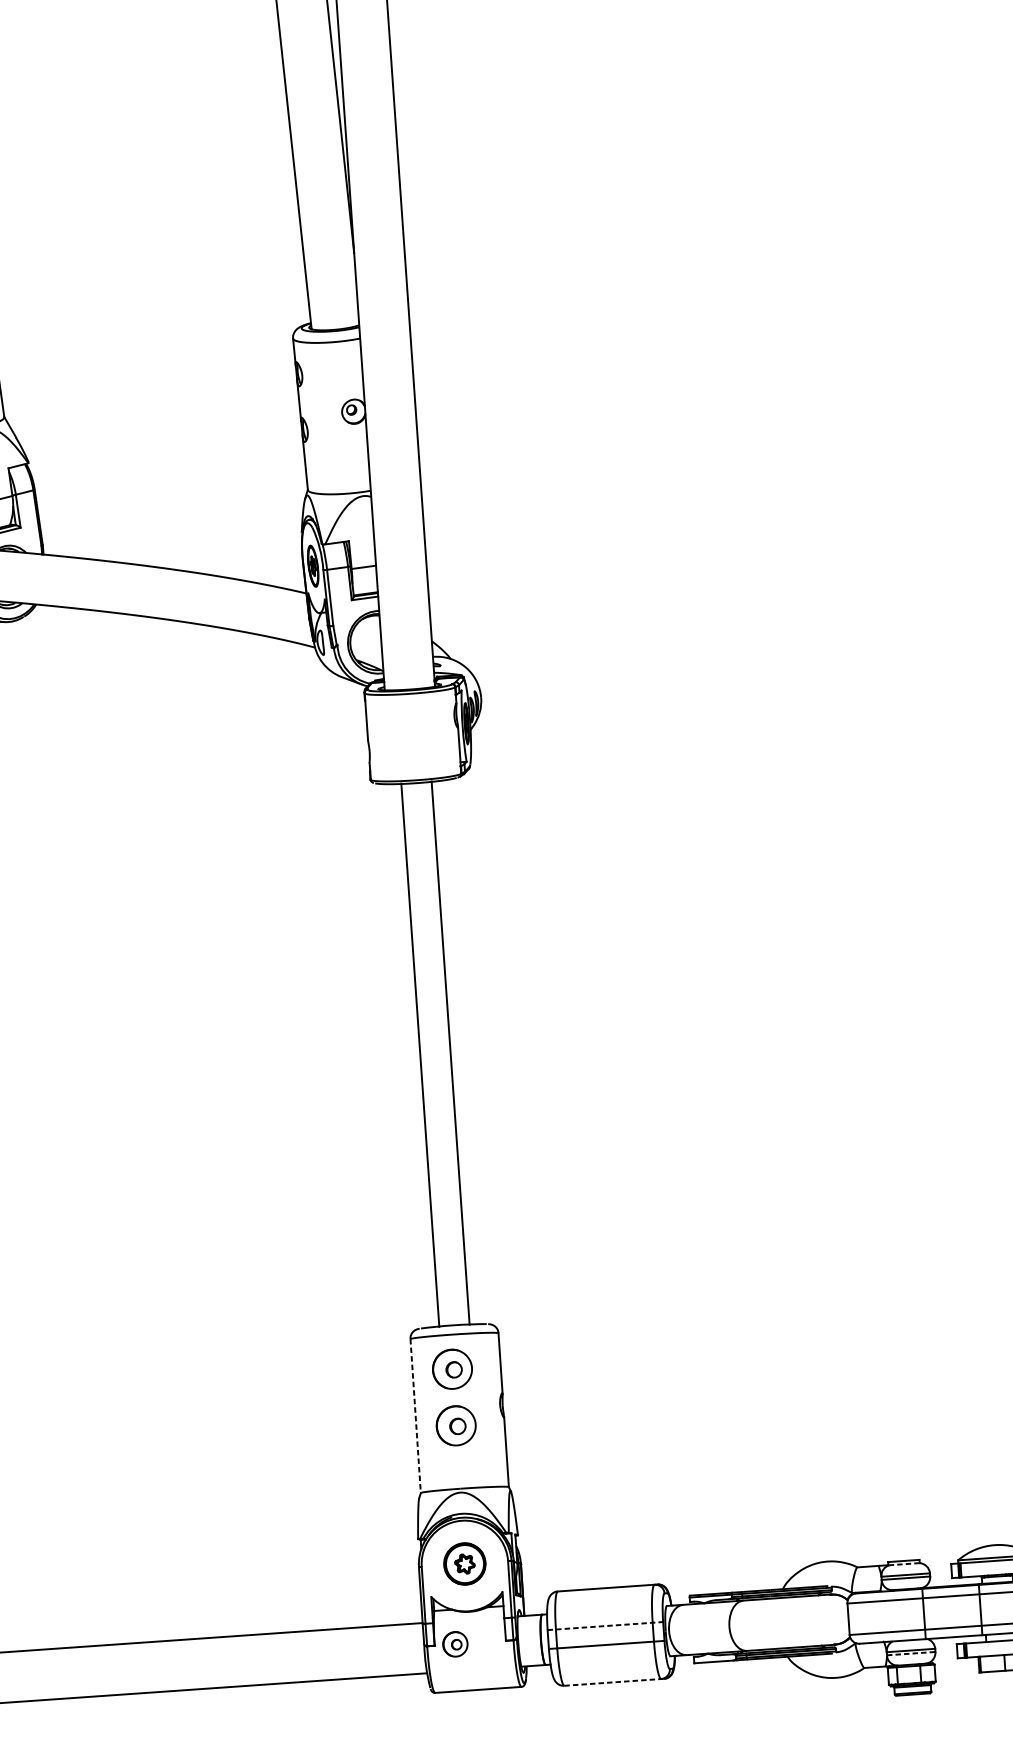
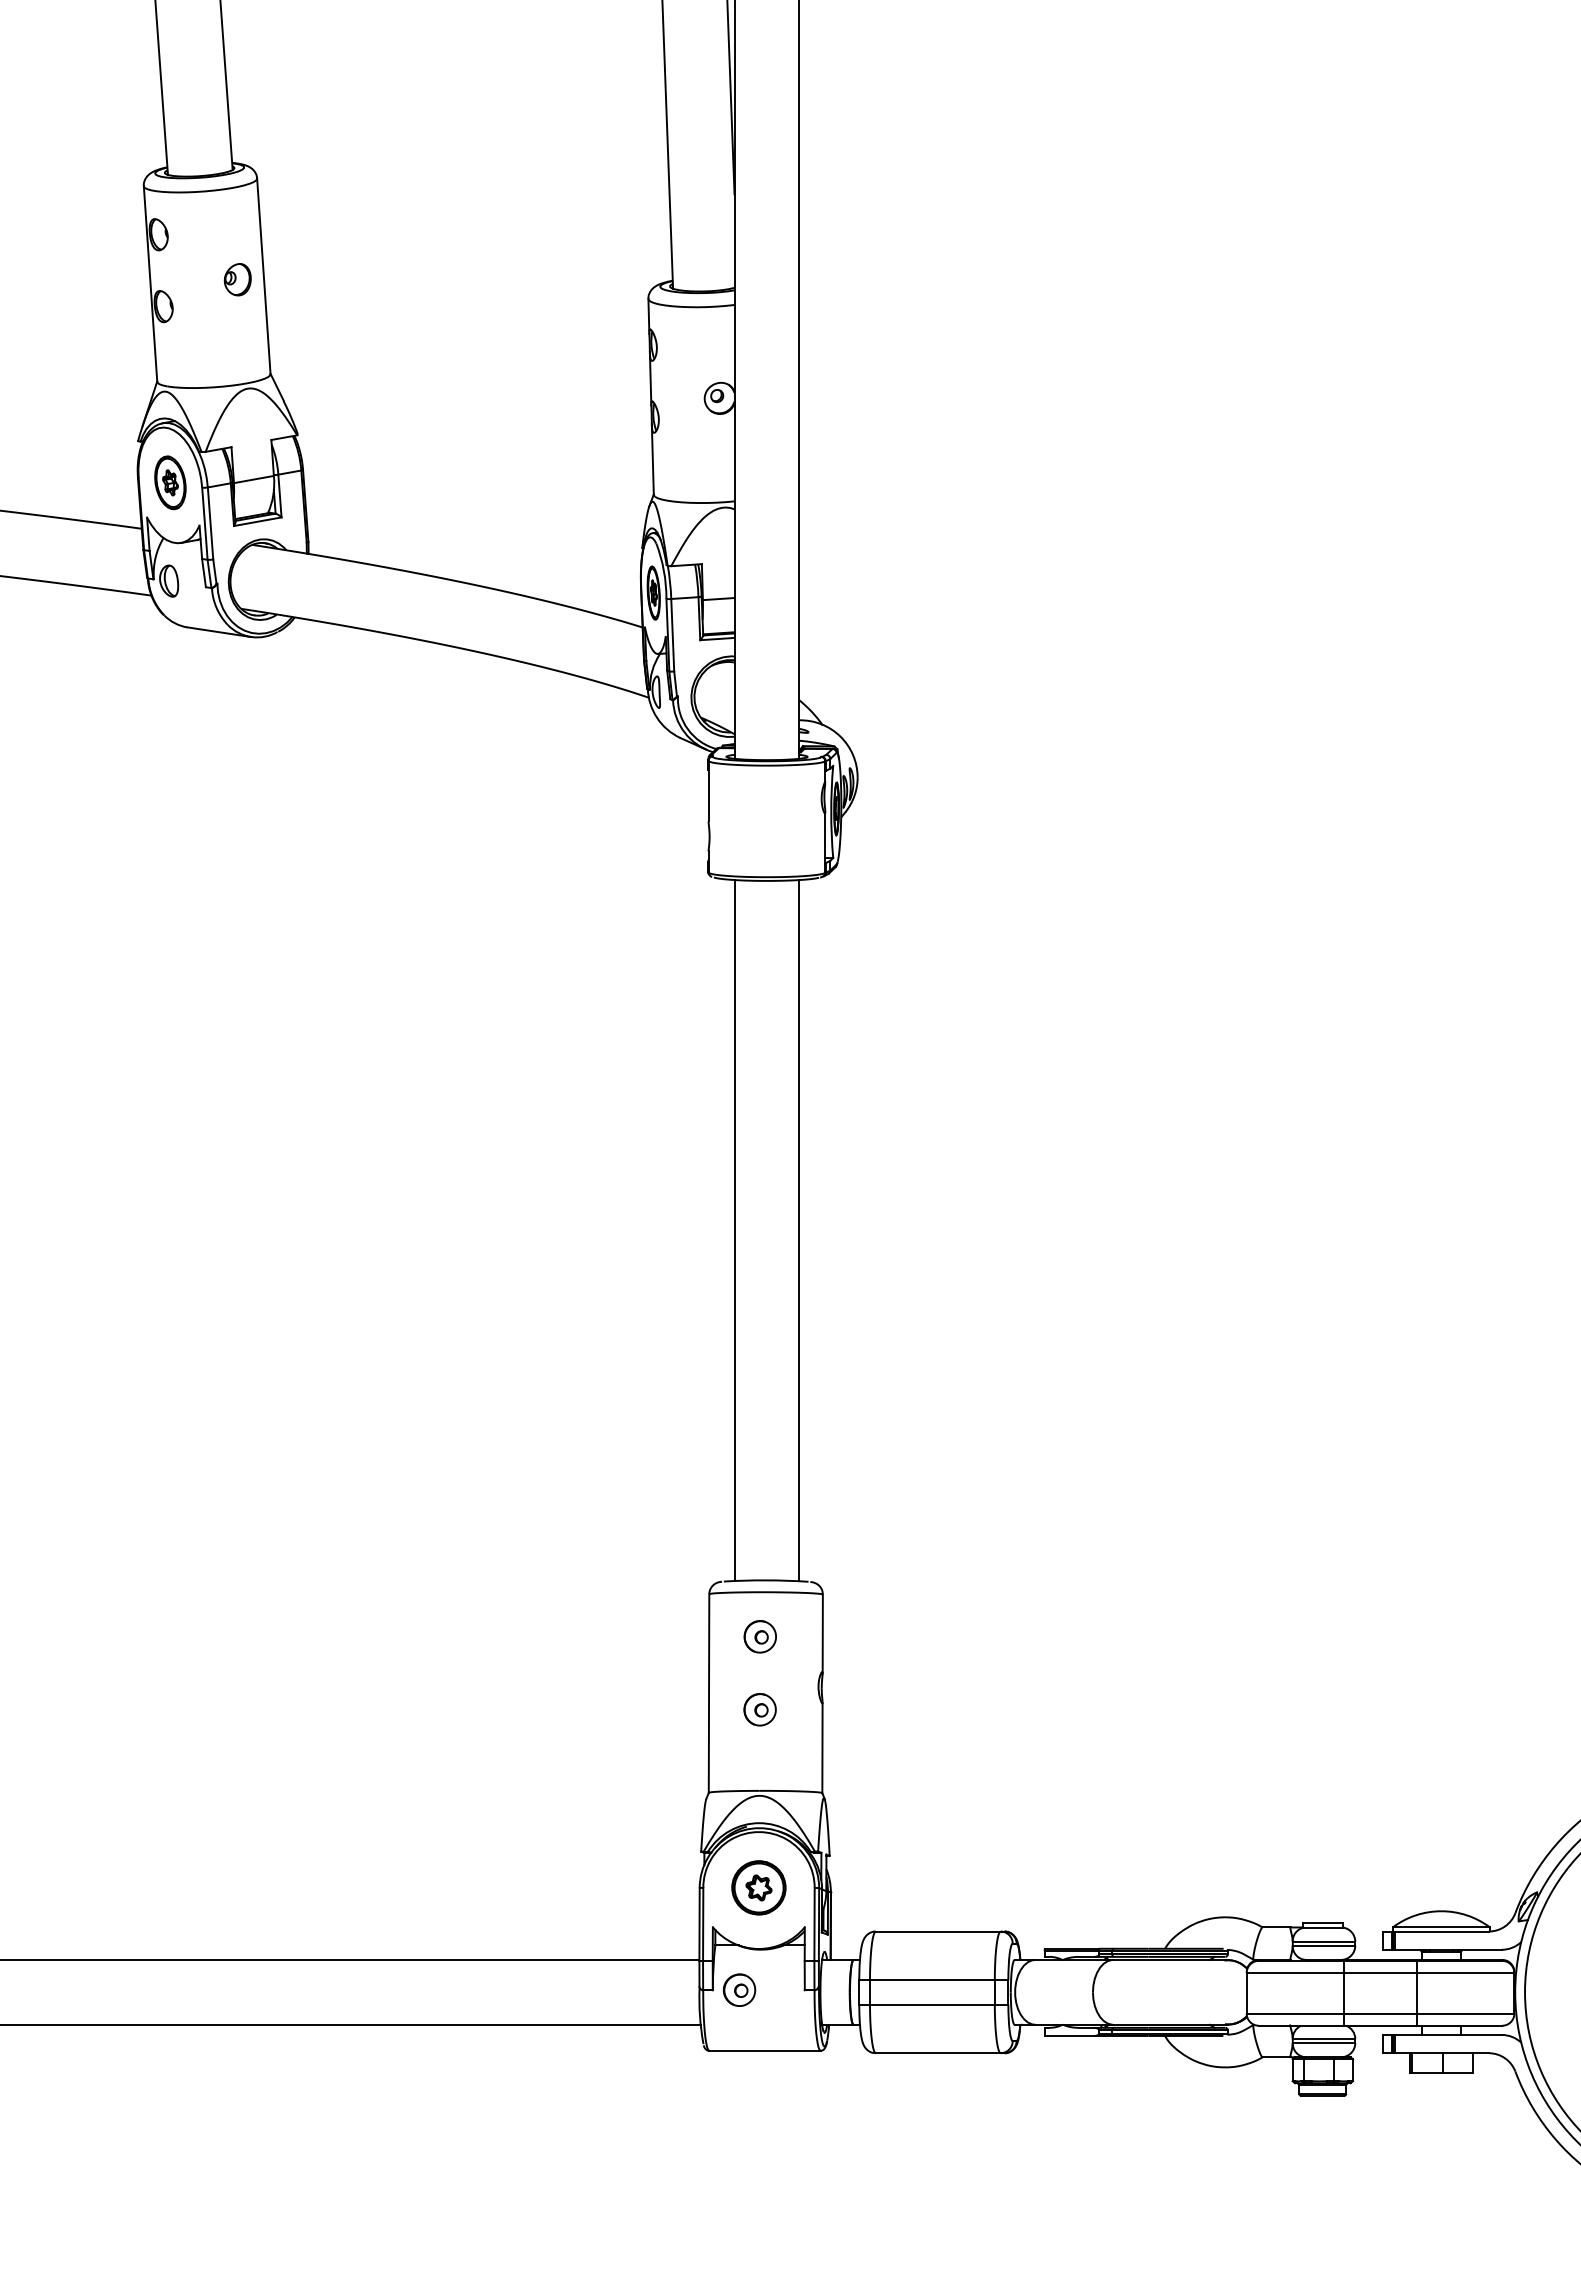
line: (450, 1053) -> (734, 1230), moved
line: (420, 1055) -> (799, 1230), moved
part: (451, 1369) -> (759, 1636), size x0.62
line: (416, 1416) -> (709, 1694), dashed -> solid
part: (455, 1425) -> (759, 1709), size x0.62
line: (904, 1564) -> (1323, 1927), dashed -> solid
line: (605, 1626) -> (933, 1980), dashed -> solid
line: (911, 1653) -> (1324, 2043), dashed -> solid
line: (614, 1682) -> (940, 2053), dashed -> solid

